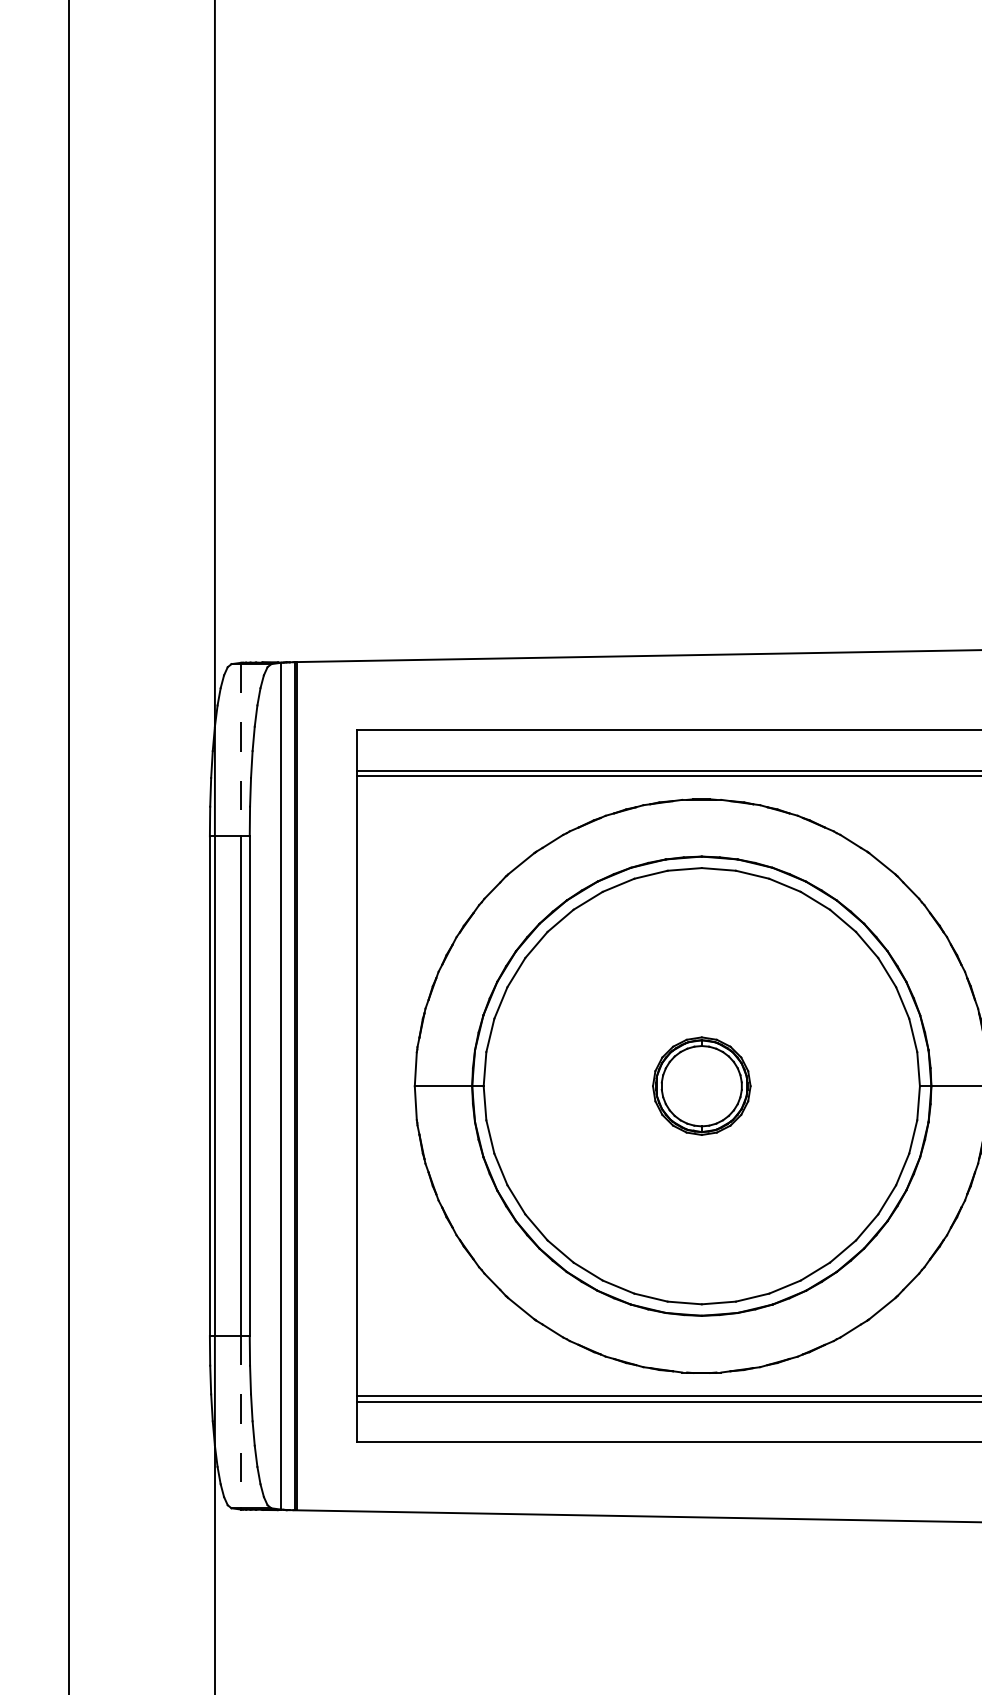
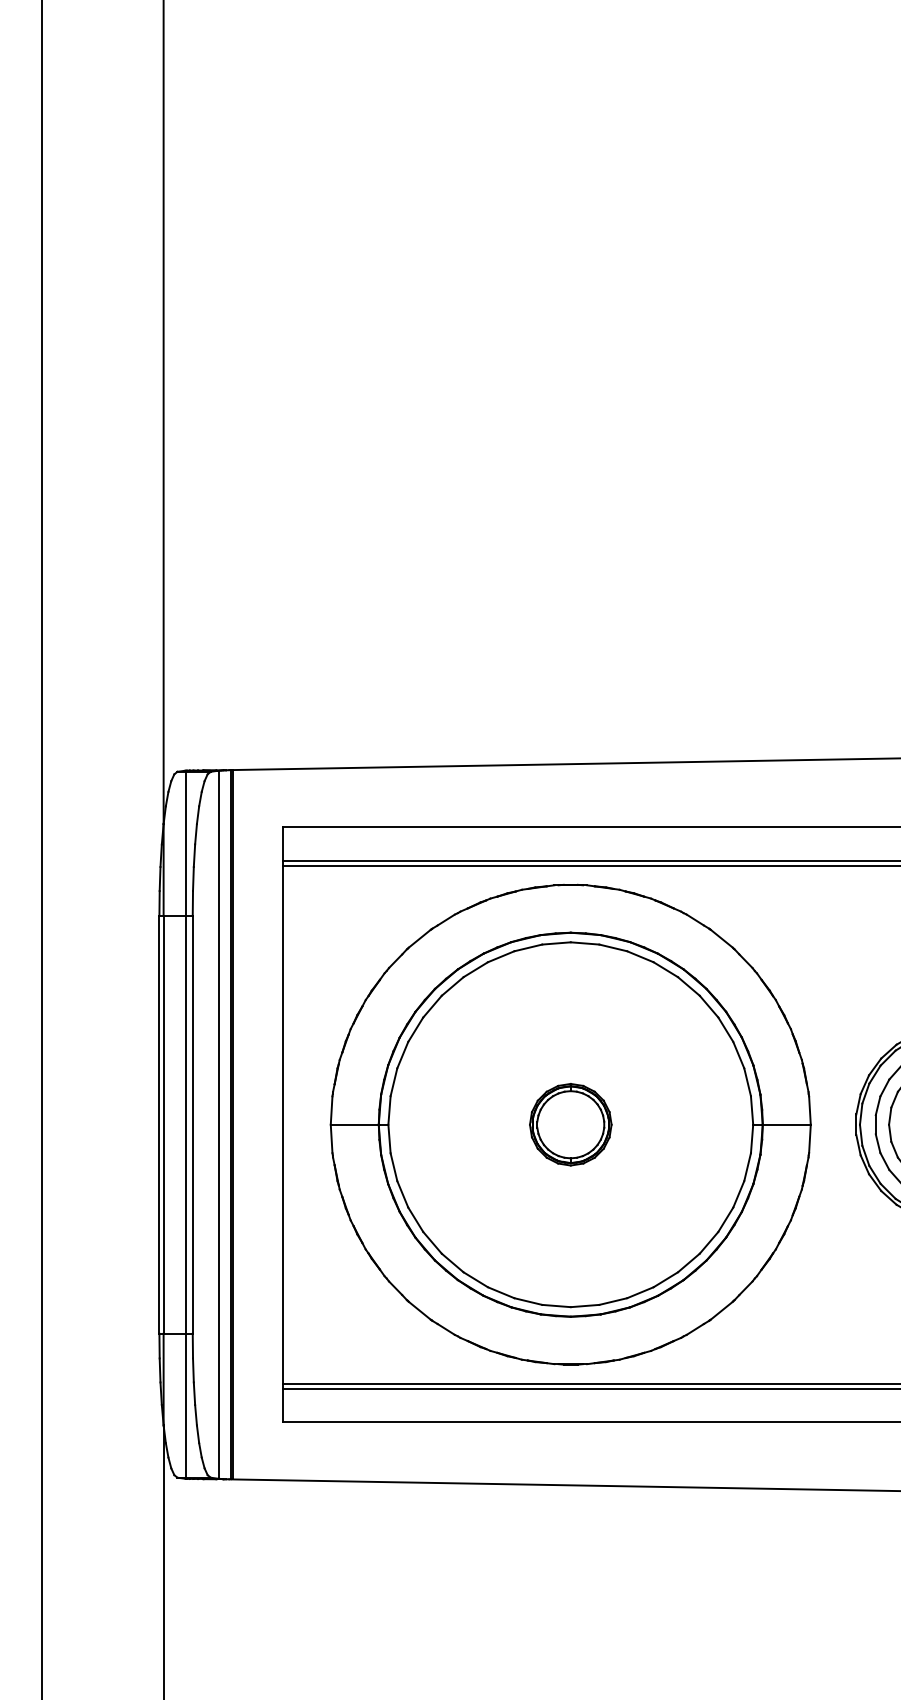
line: (241, 749) -> (185, 843), dashed -> solid
line: (241, 1421) -> (185, 1405), dashed -> solid

